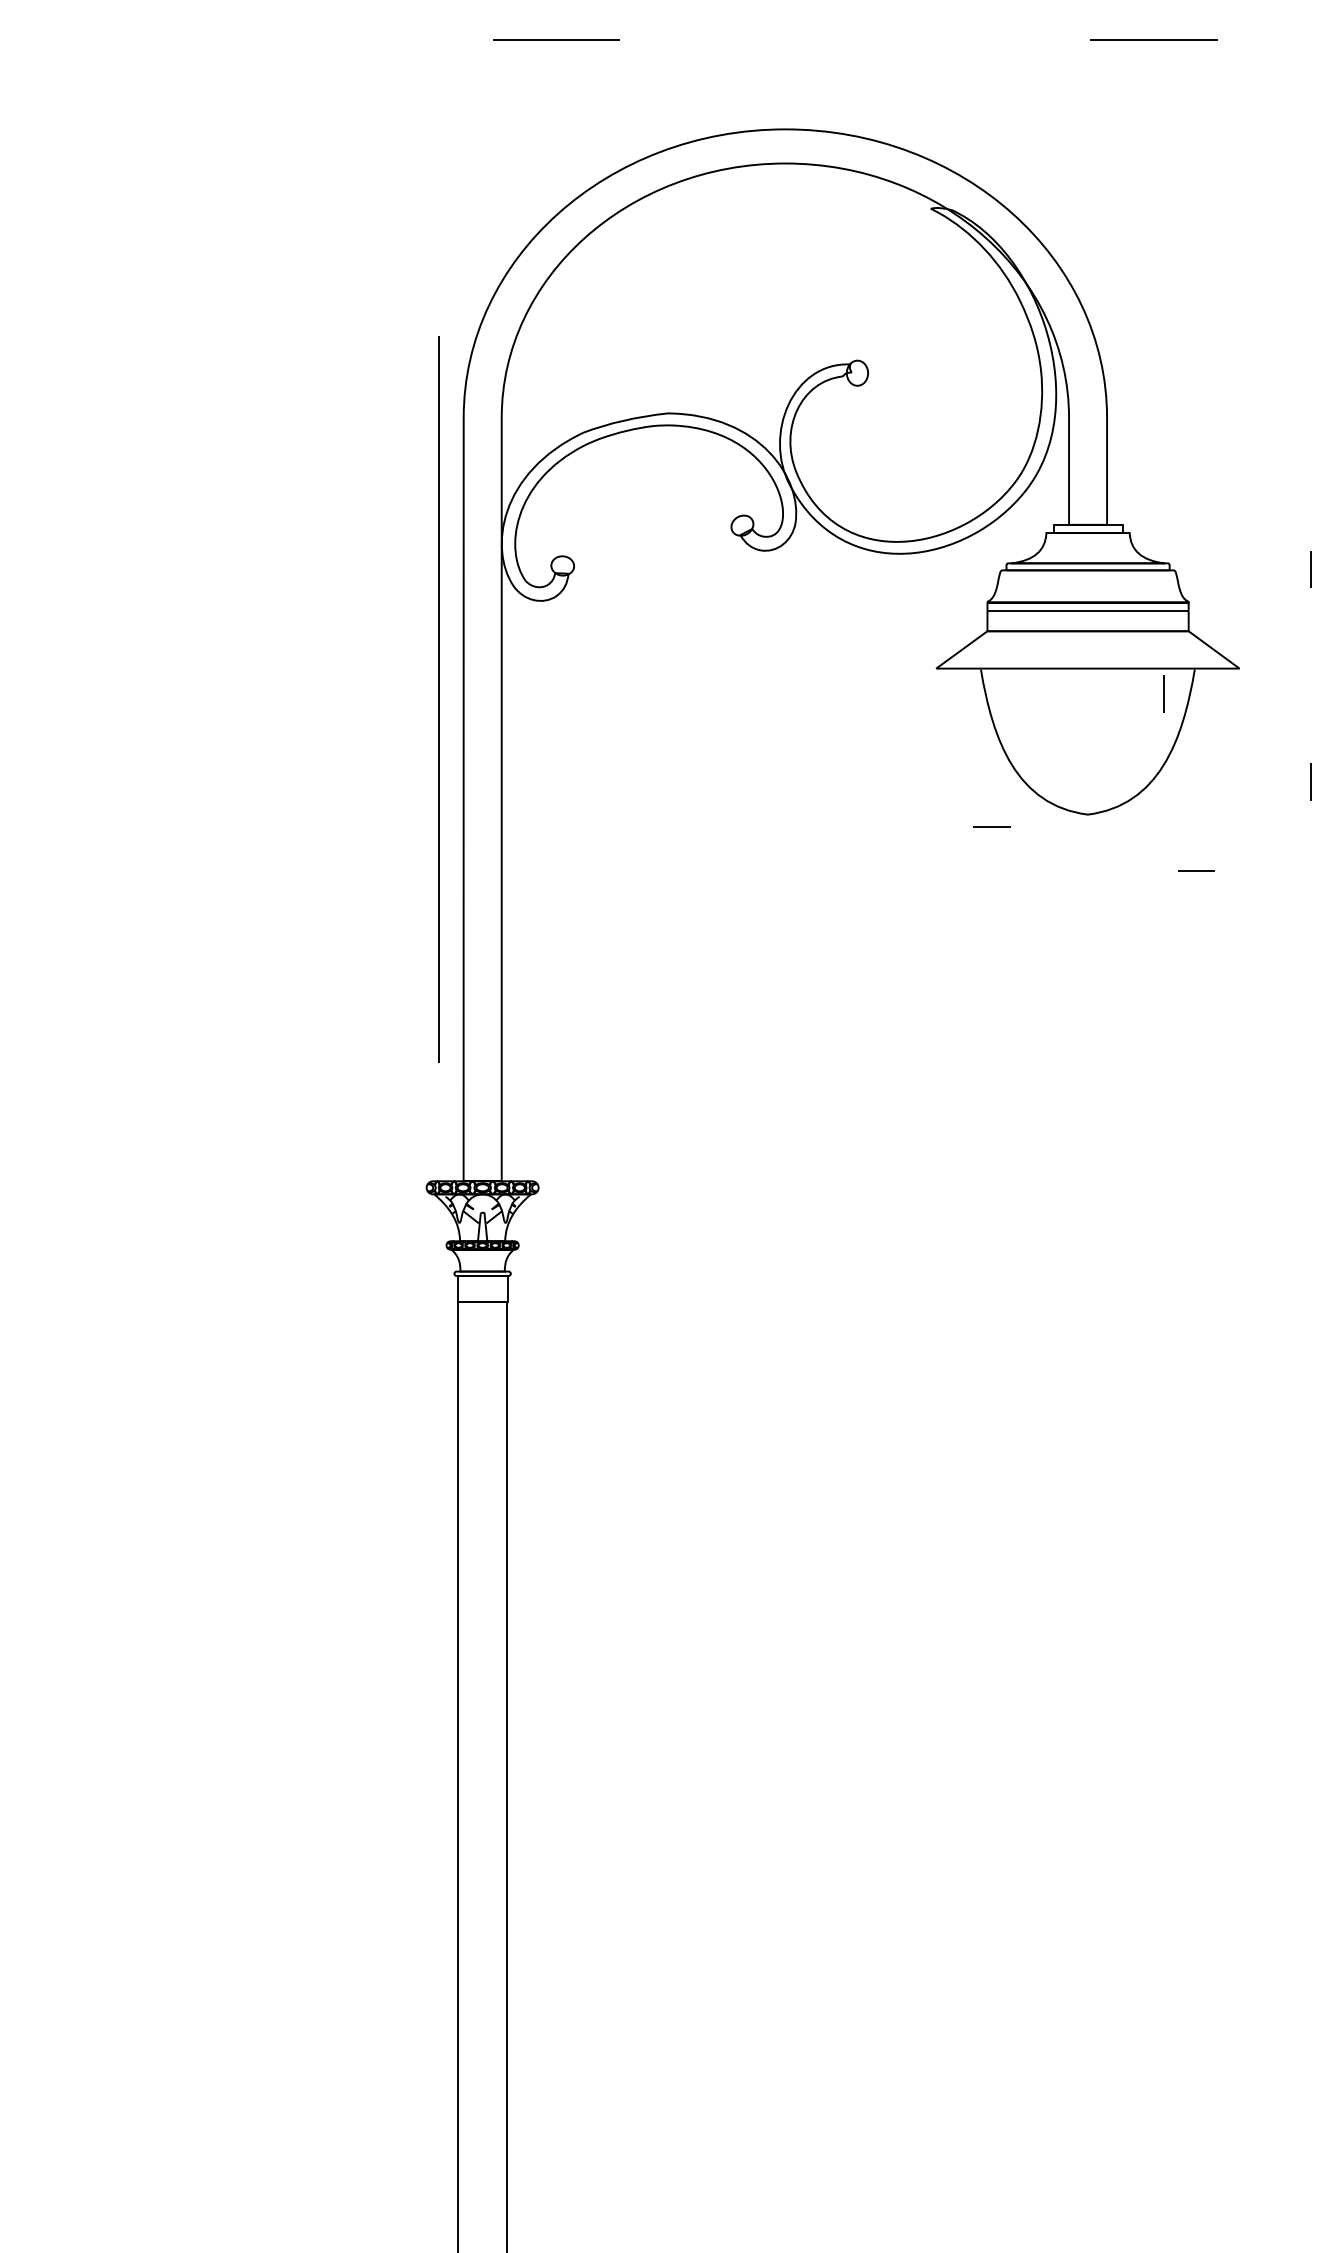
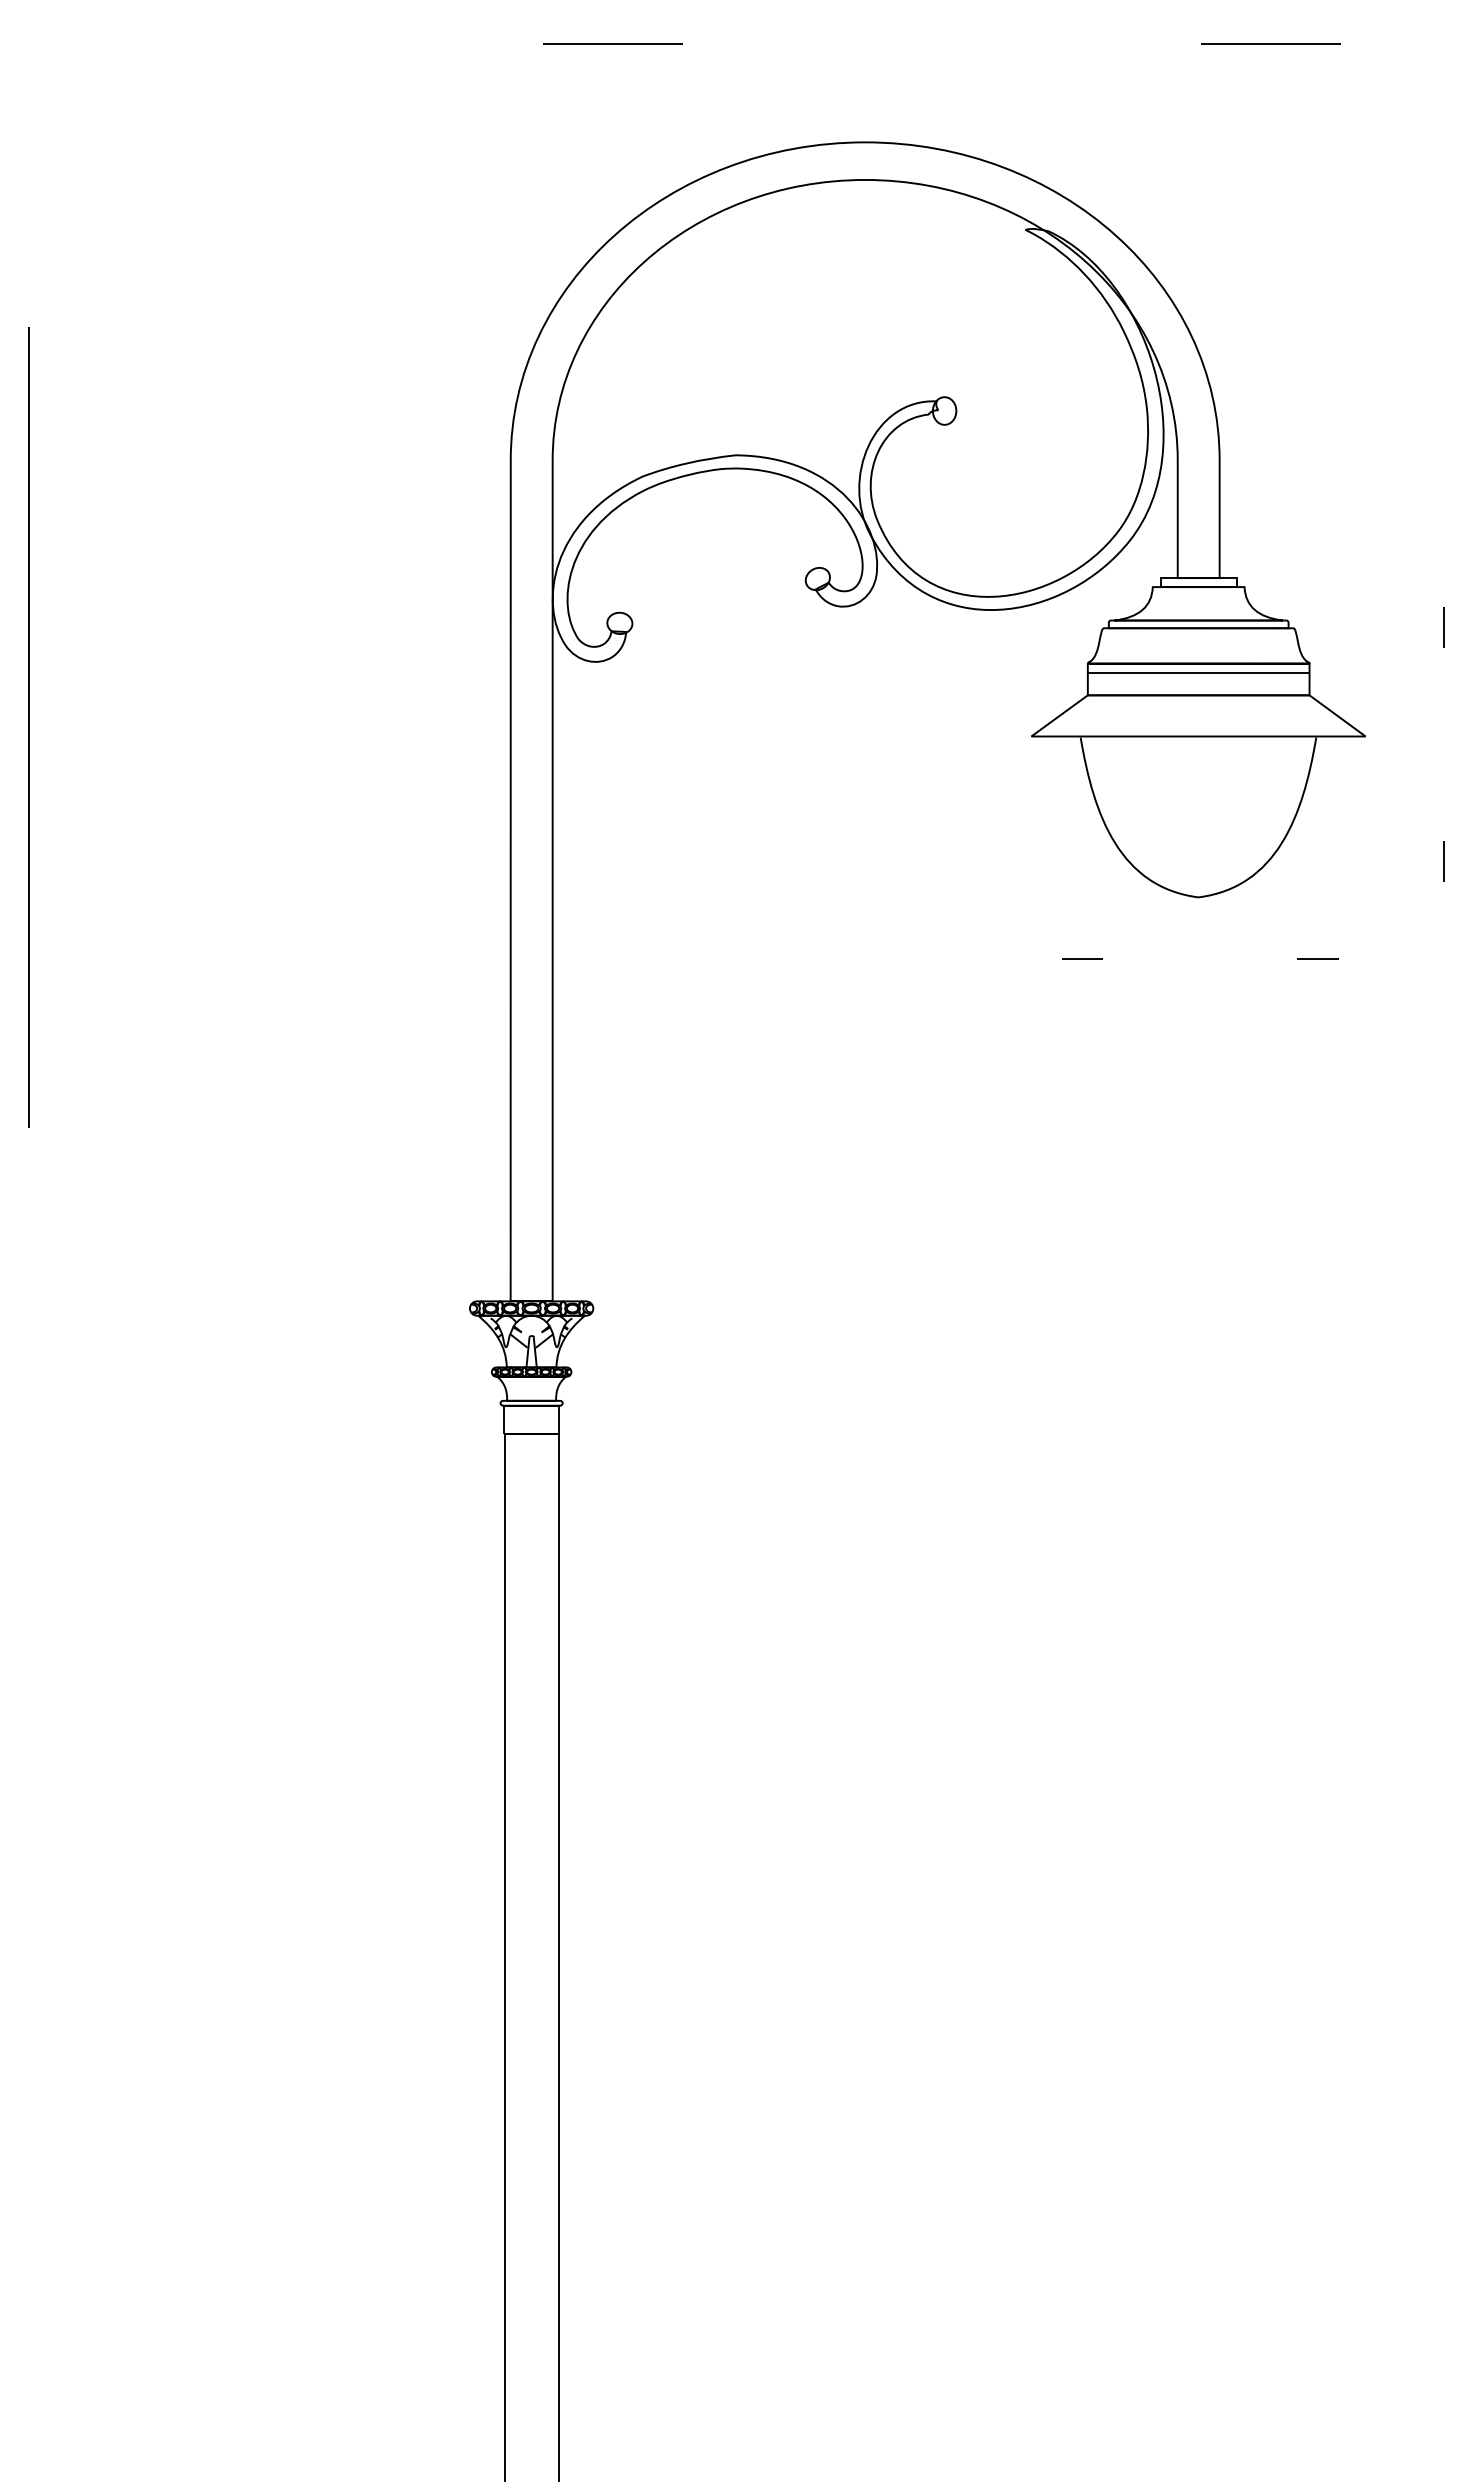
line: (1164, 694) -> (1282, 764), removed
line: (438, 699) -> (28, 727), moved
line: (991, 826) -> (1082, 958), moved

